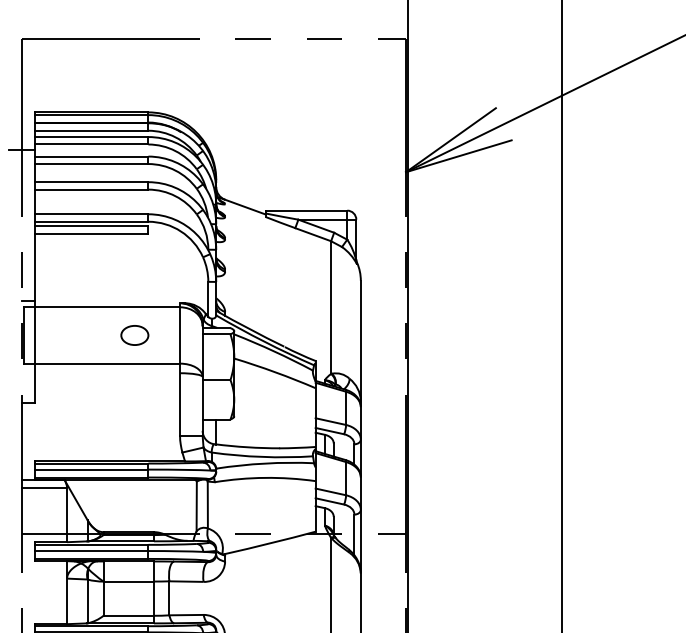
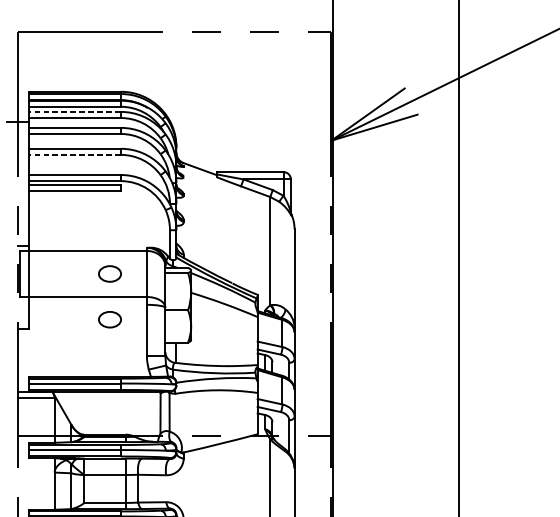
line: (91, 137) -> (74, 112), solid -> dashed
line: (91, 189) -> (74, 154), solid -> dashed
part: (134, 391) -> (109, 319), added

